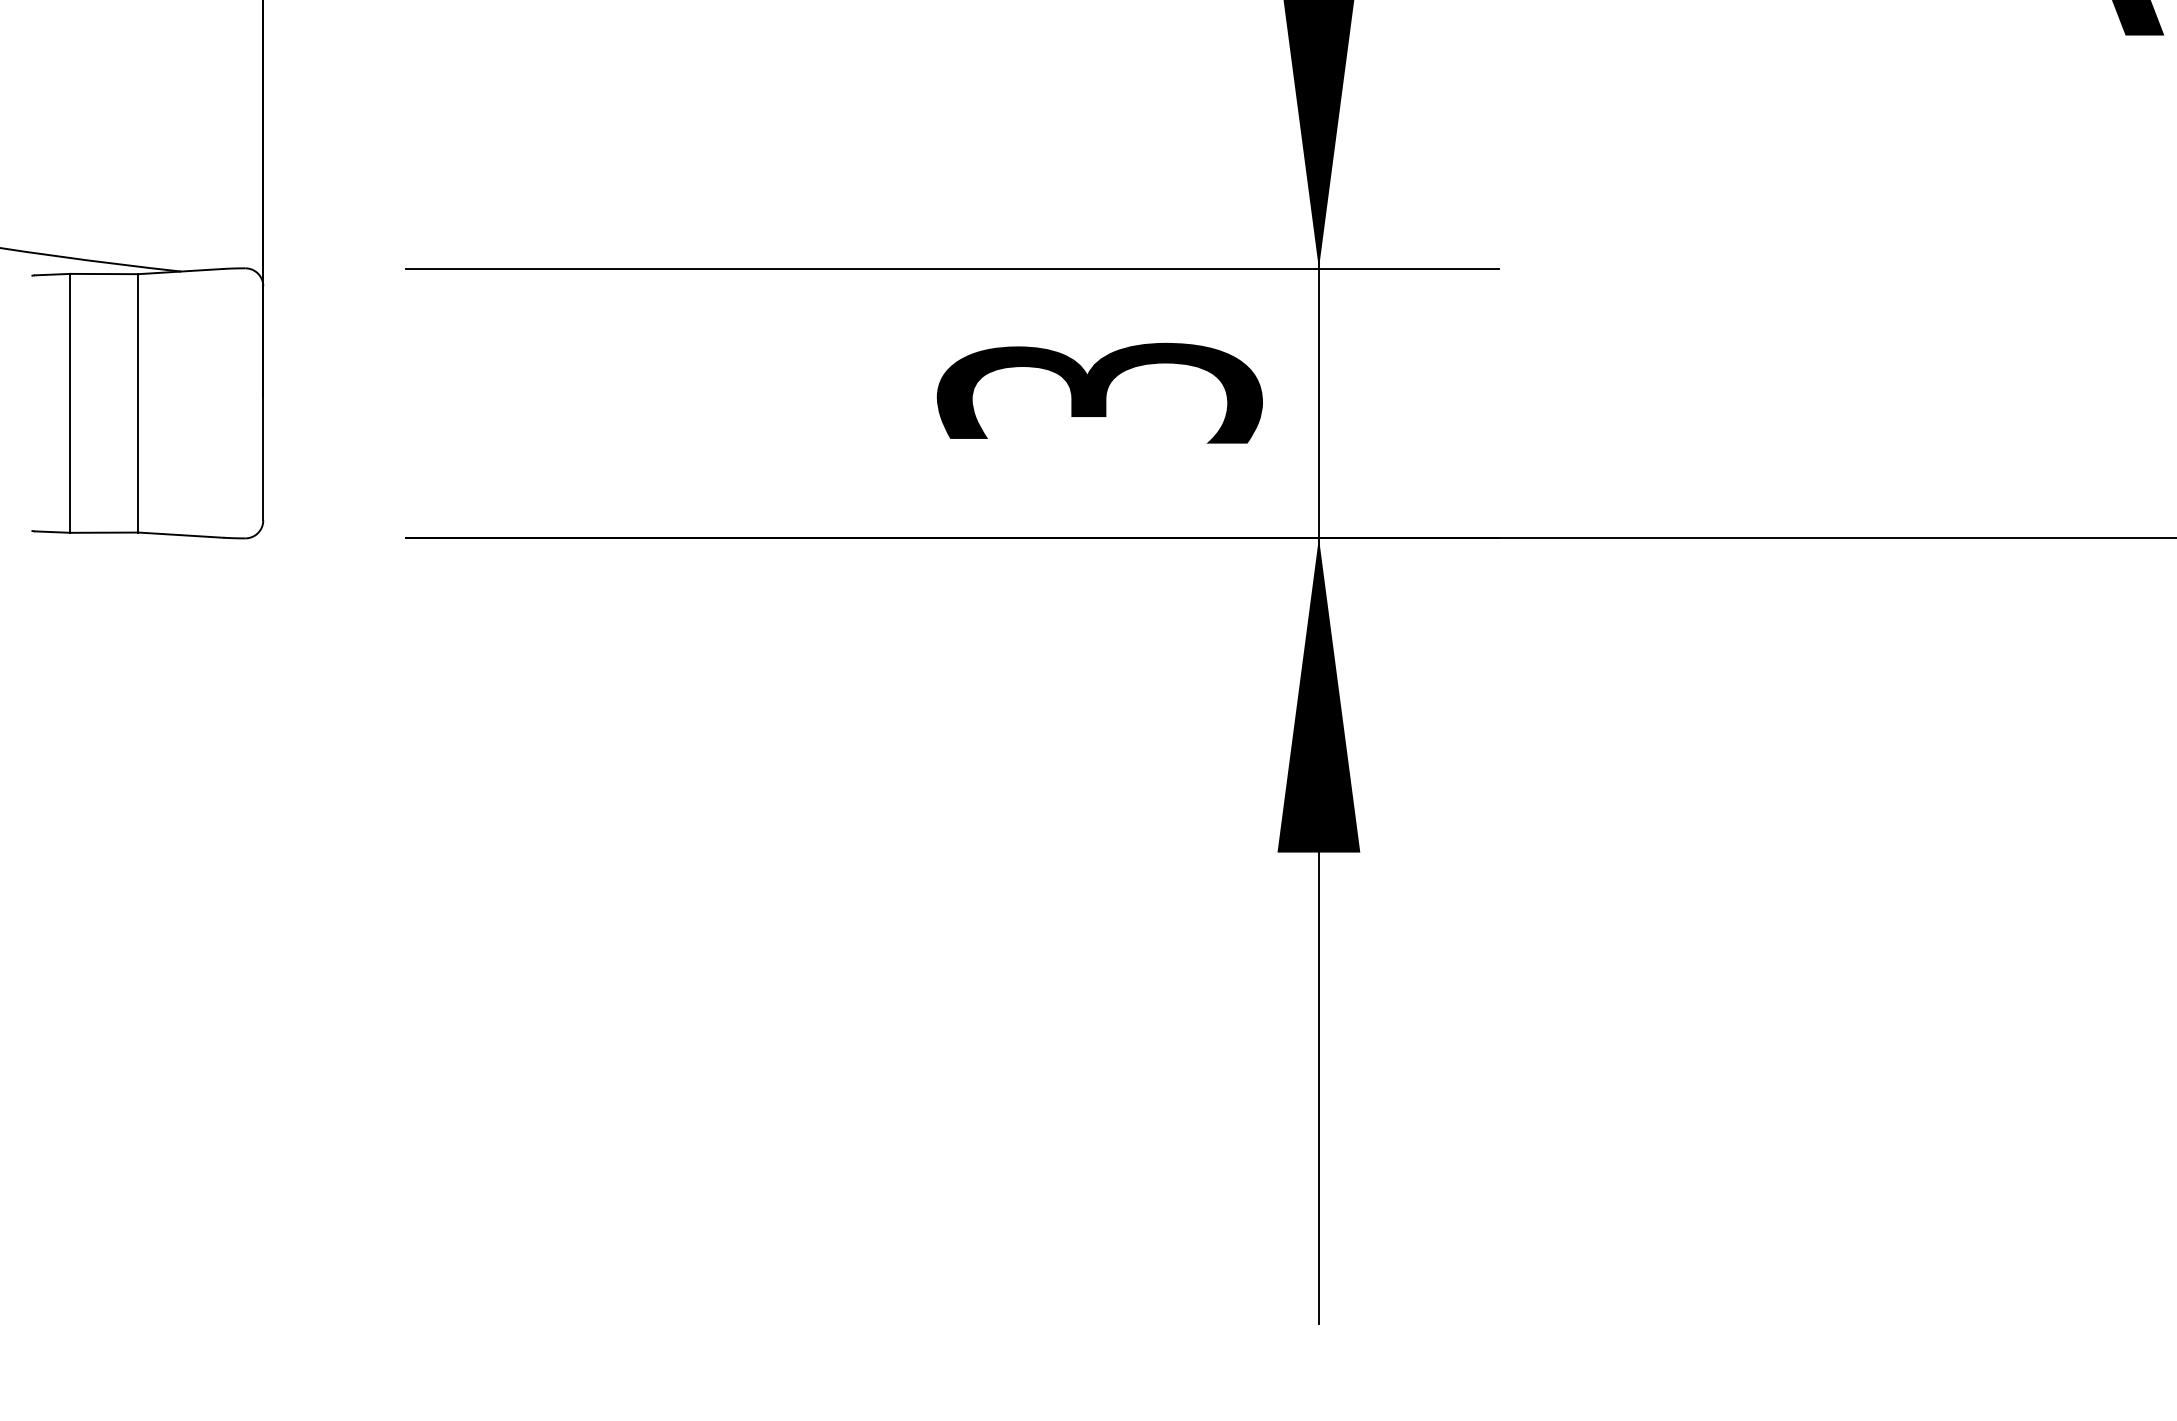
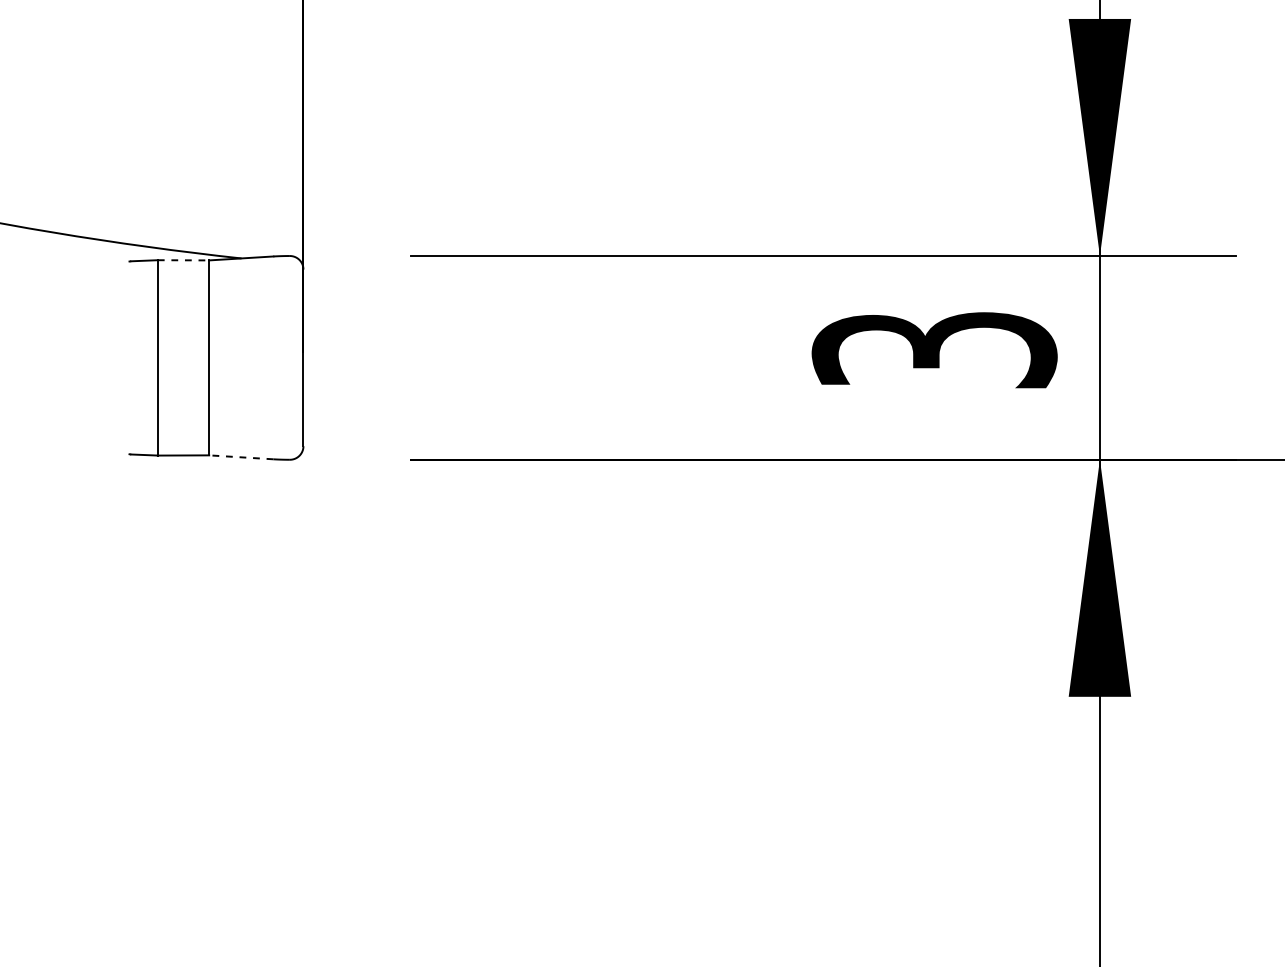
line: (104, 274) -> (183, 260), solid -> dashed
line: (180, 535) -> (241, 457), solid -> dashed

